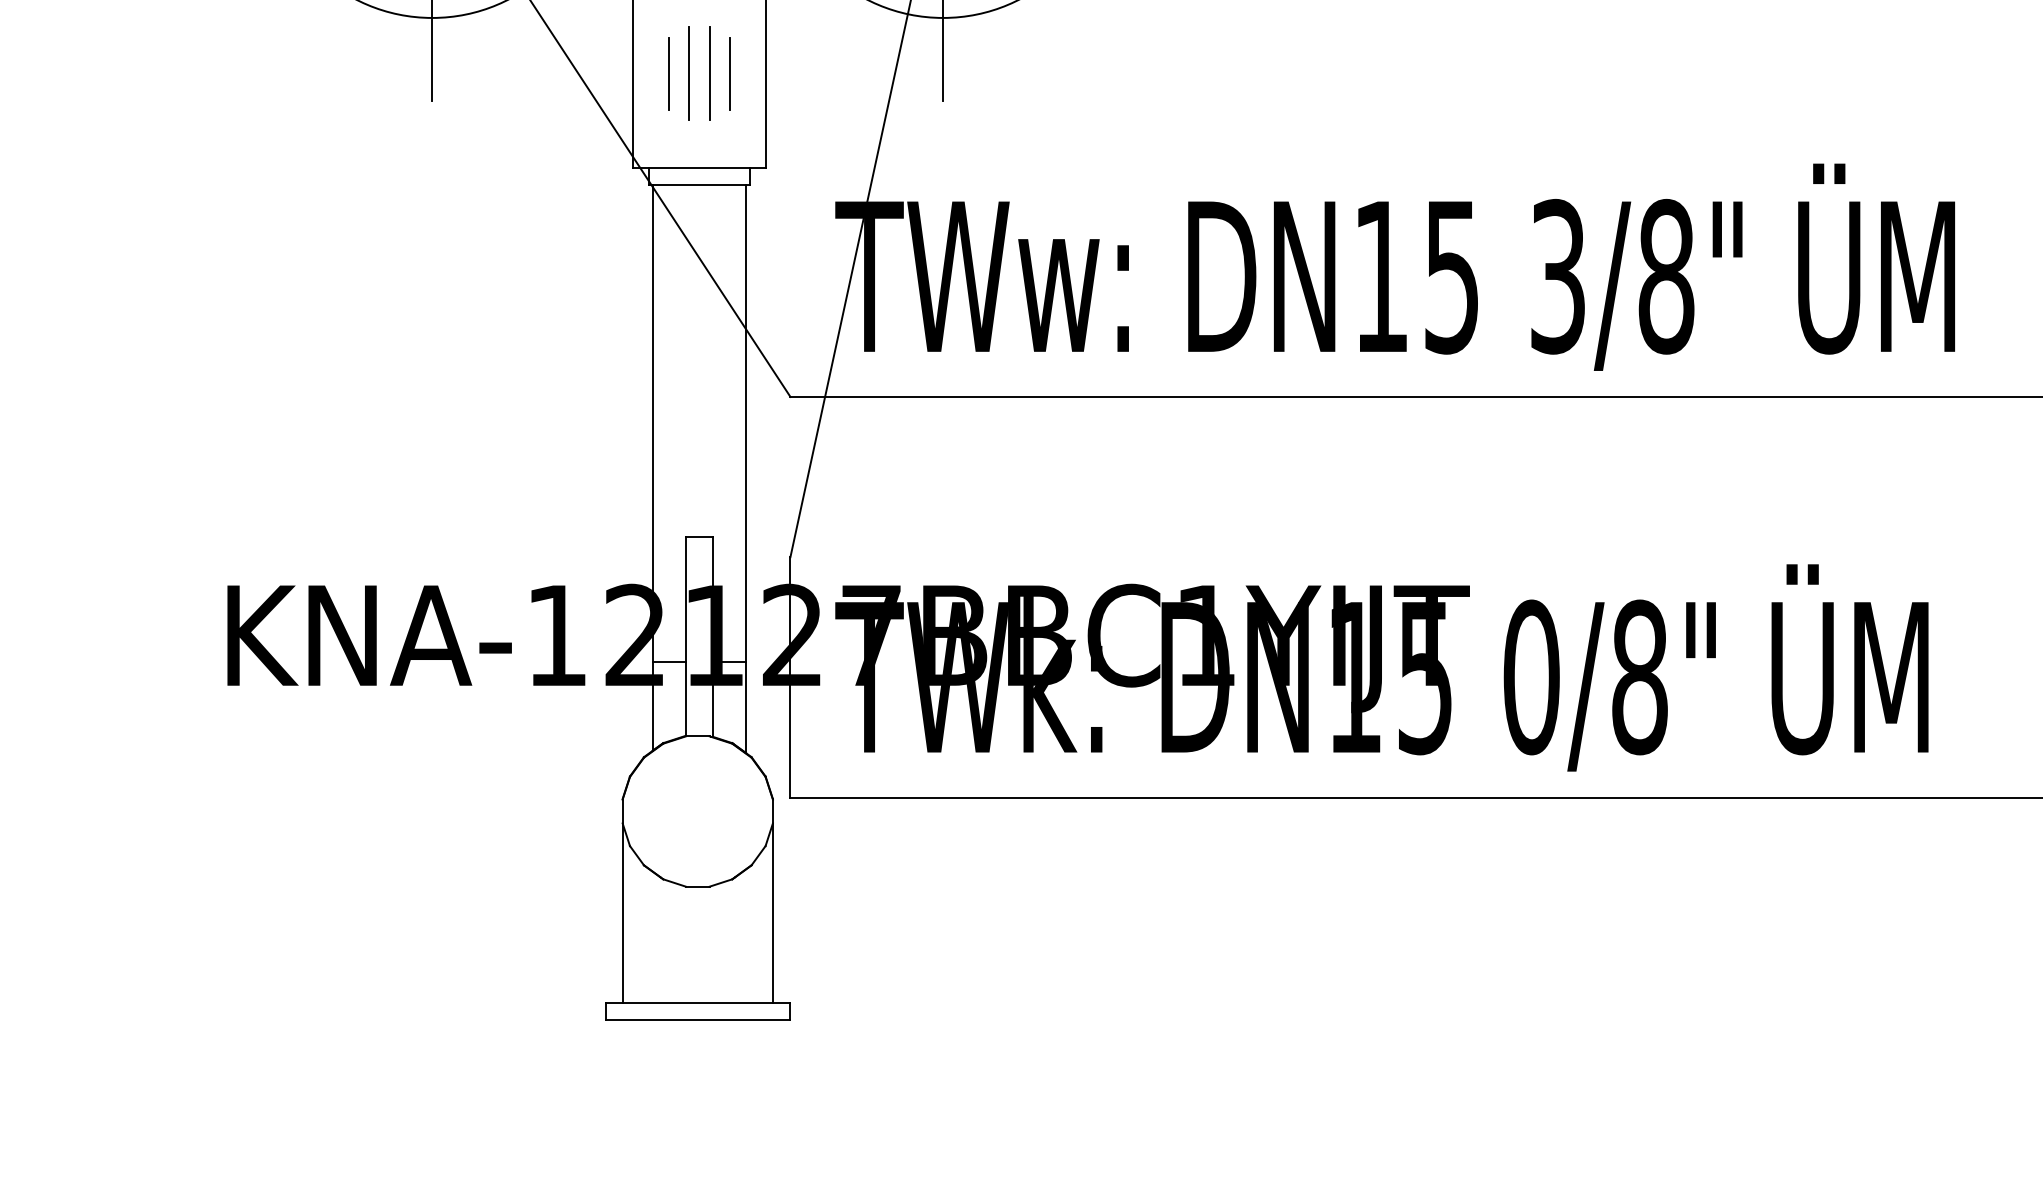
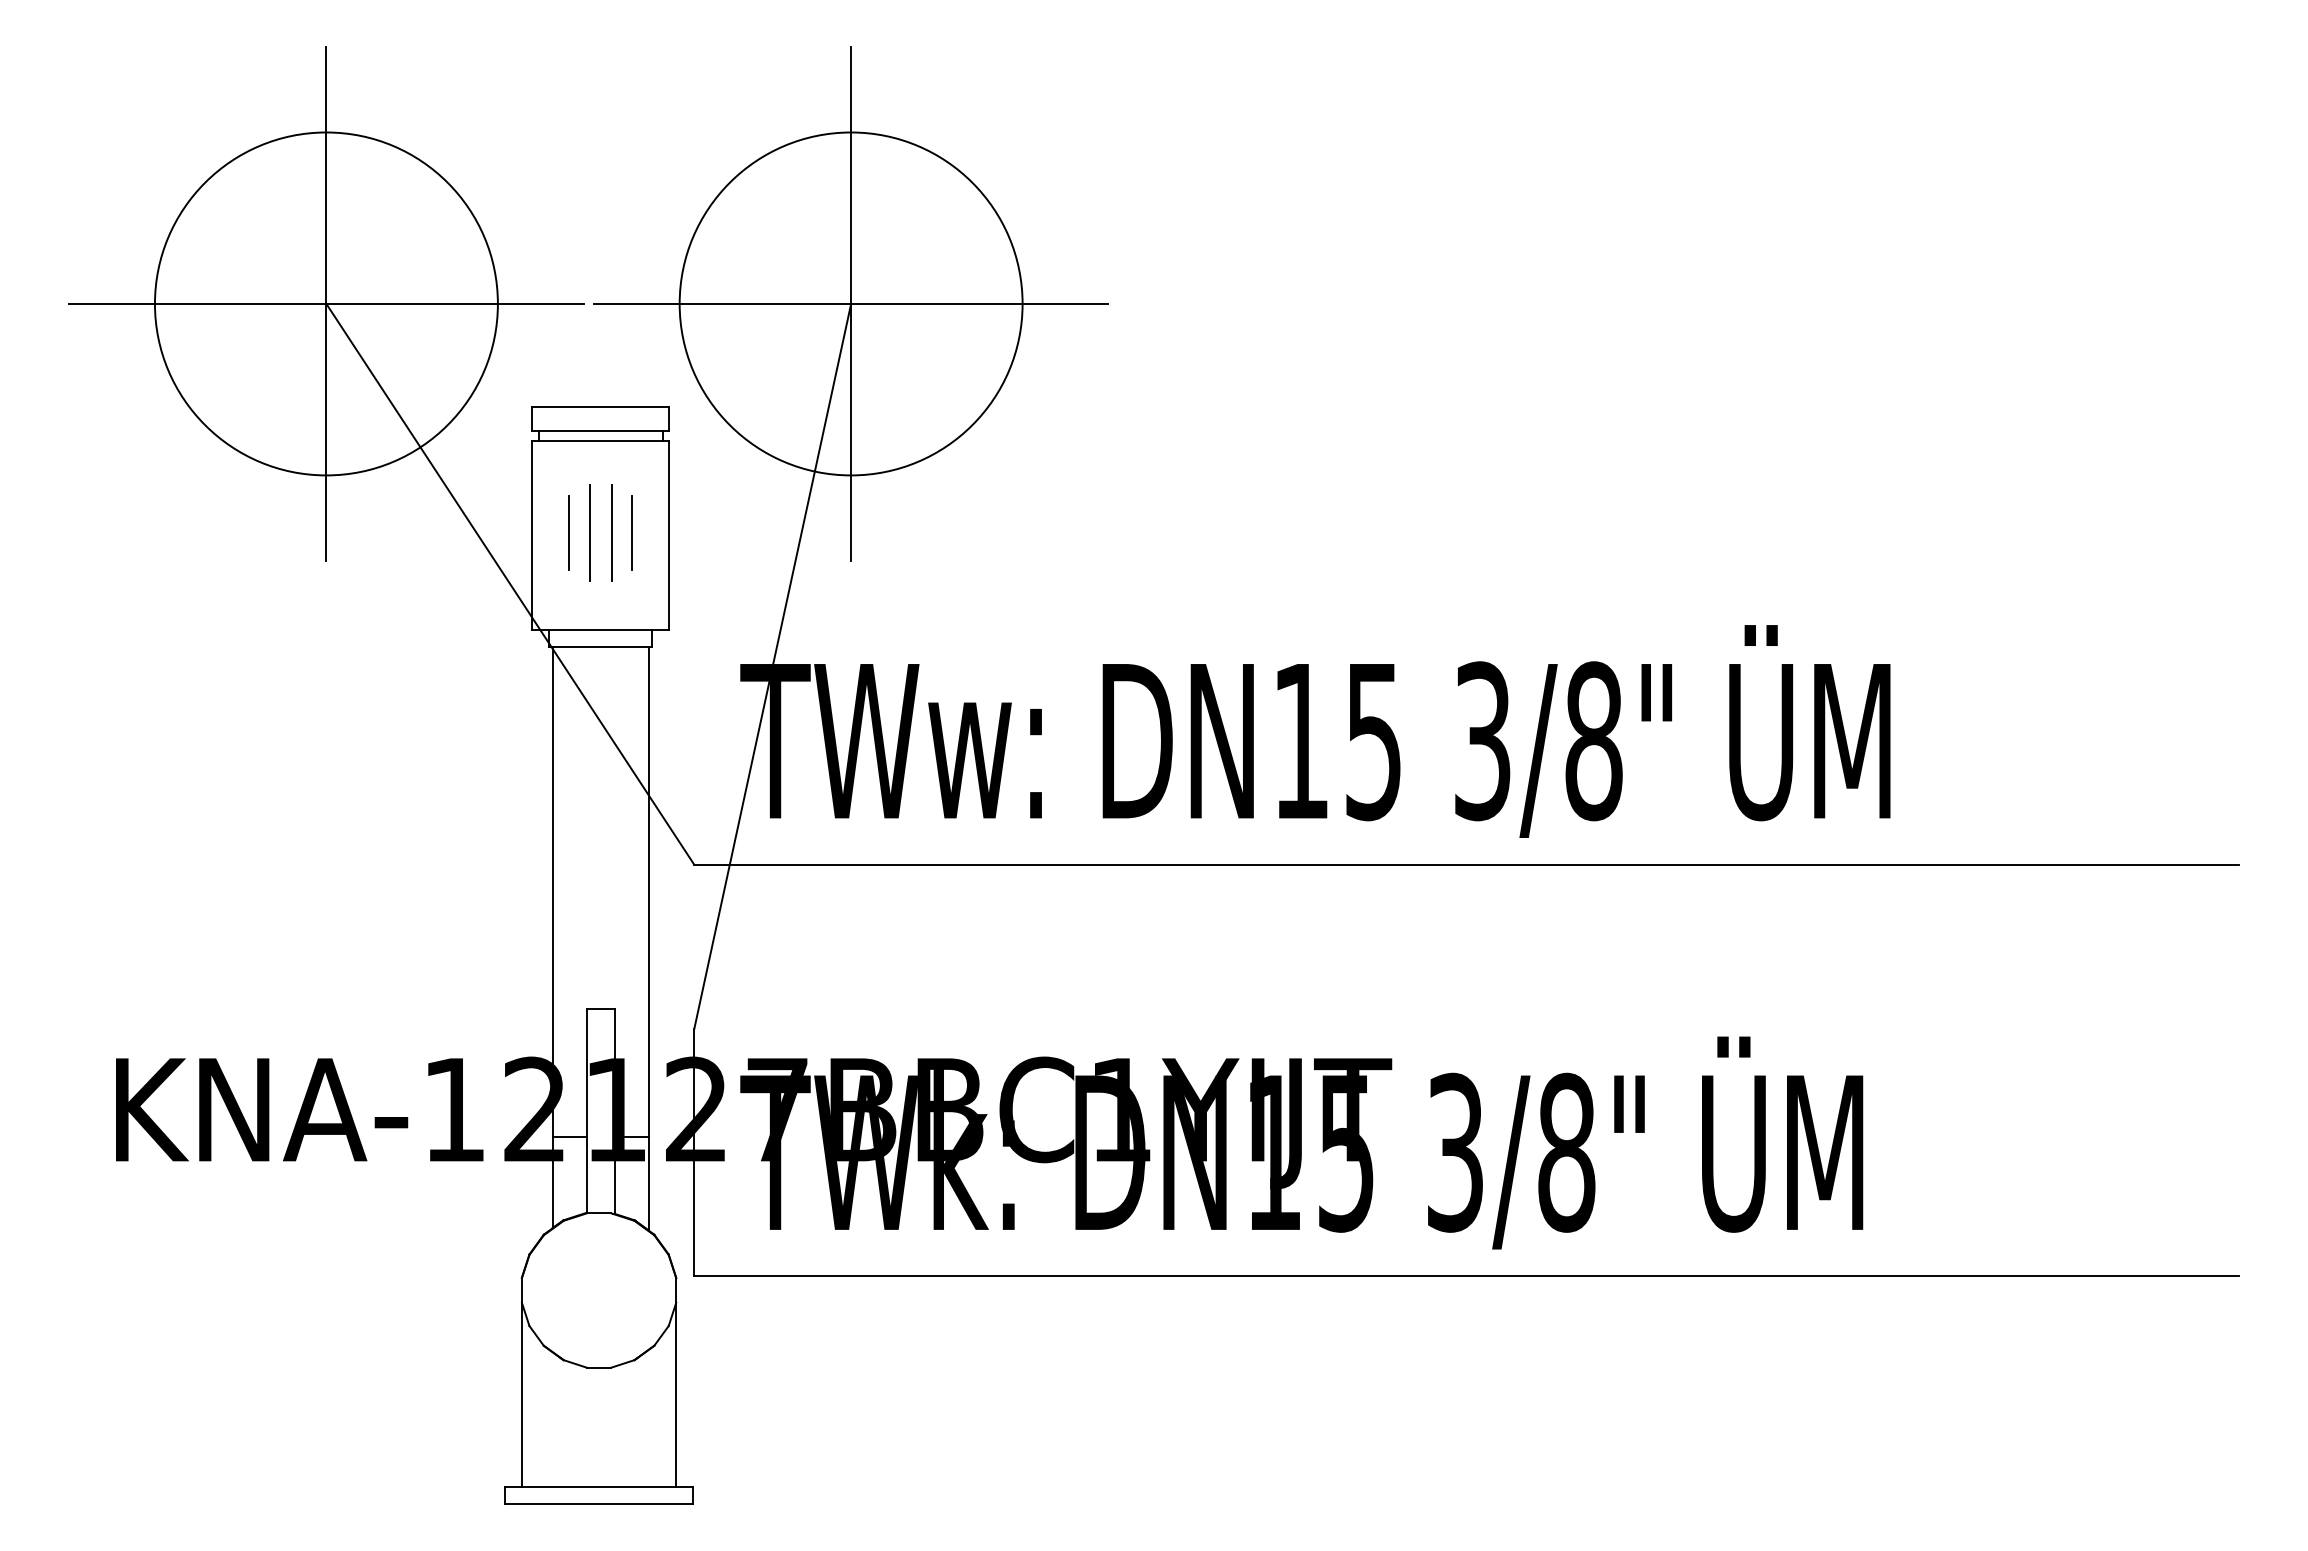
text: (1531, 677) -> (1455, 1152), 0/8" -> 3/8"

